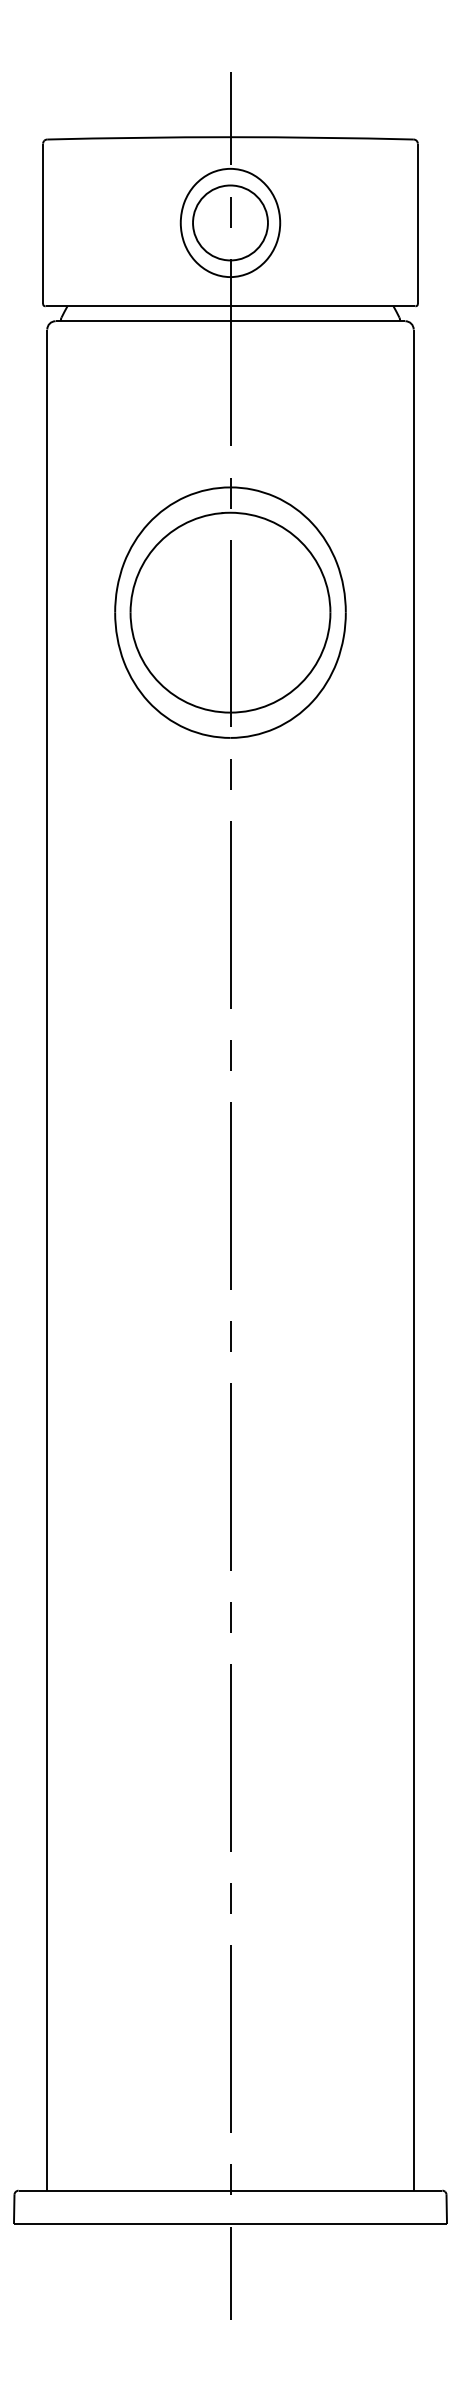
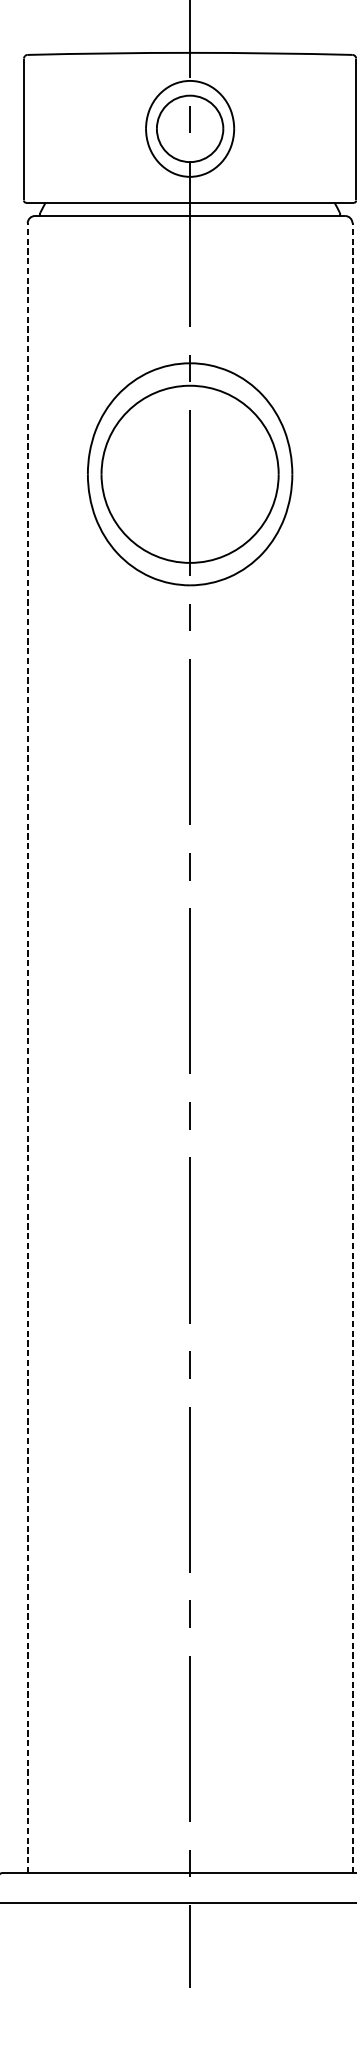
line: (47, 1260) -> (27, 1048), solid -> dashed
line: (413, 1260) -> (352, 1048), solid -> dashed

